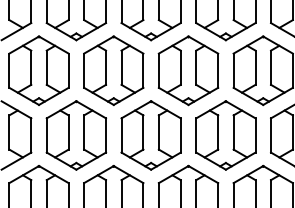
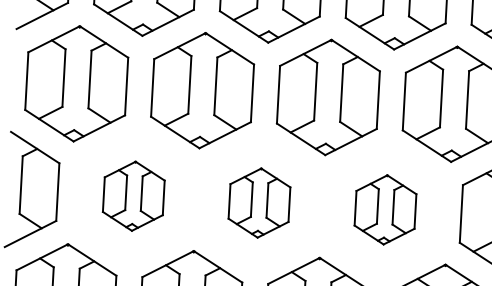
part: (76, 135) -> (133, 196), size x0.6
part: (150, 135) -> (258, 203), size x0.6
part: (225, 135) -> (384, 209), size x0.6

